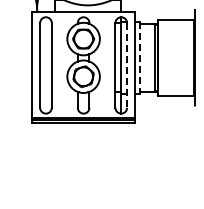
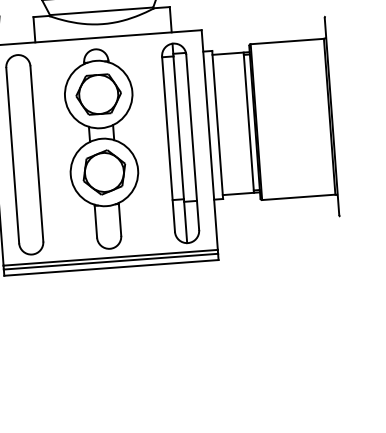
line: (139, 57) -> (217, 124), dashed -> solid
line: (127, 65) -> (193, 142), dashed -> solid

